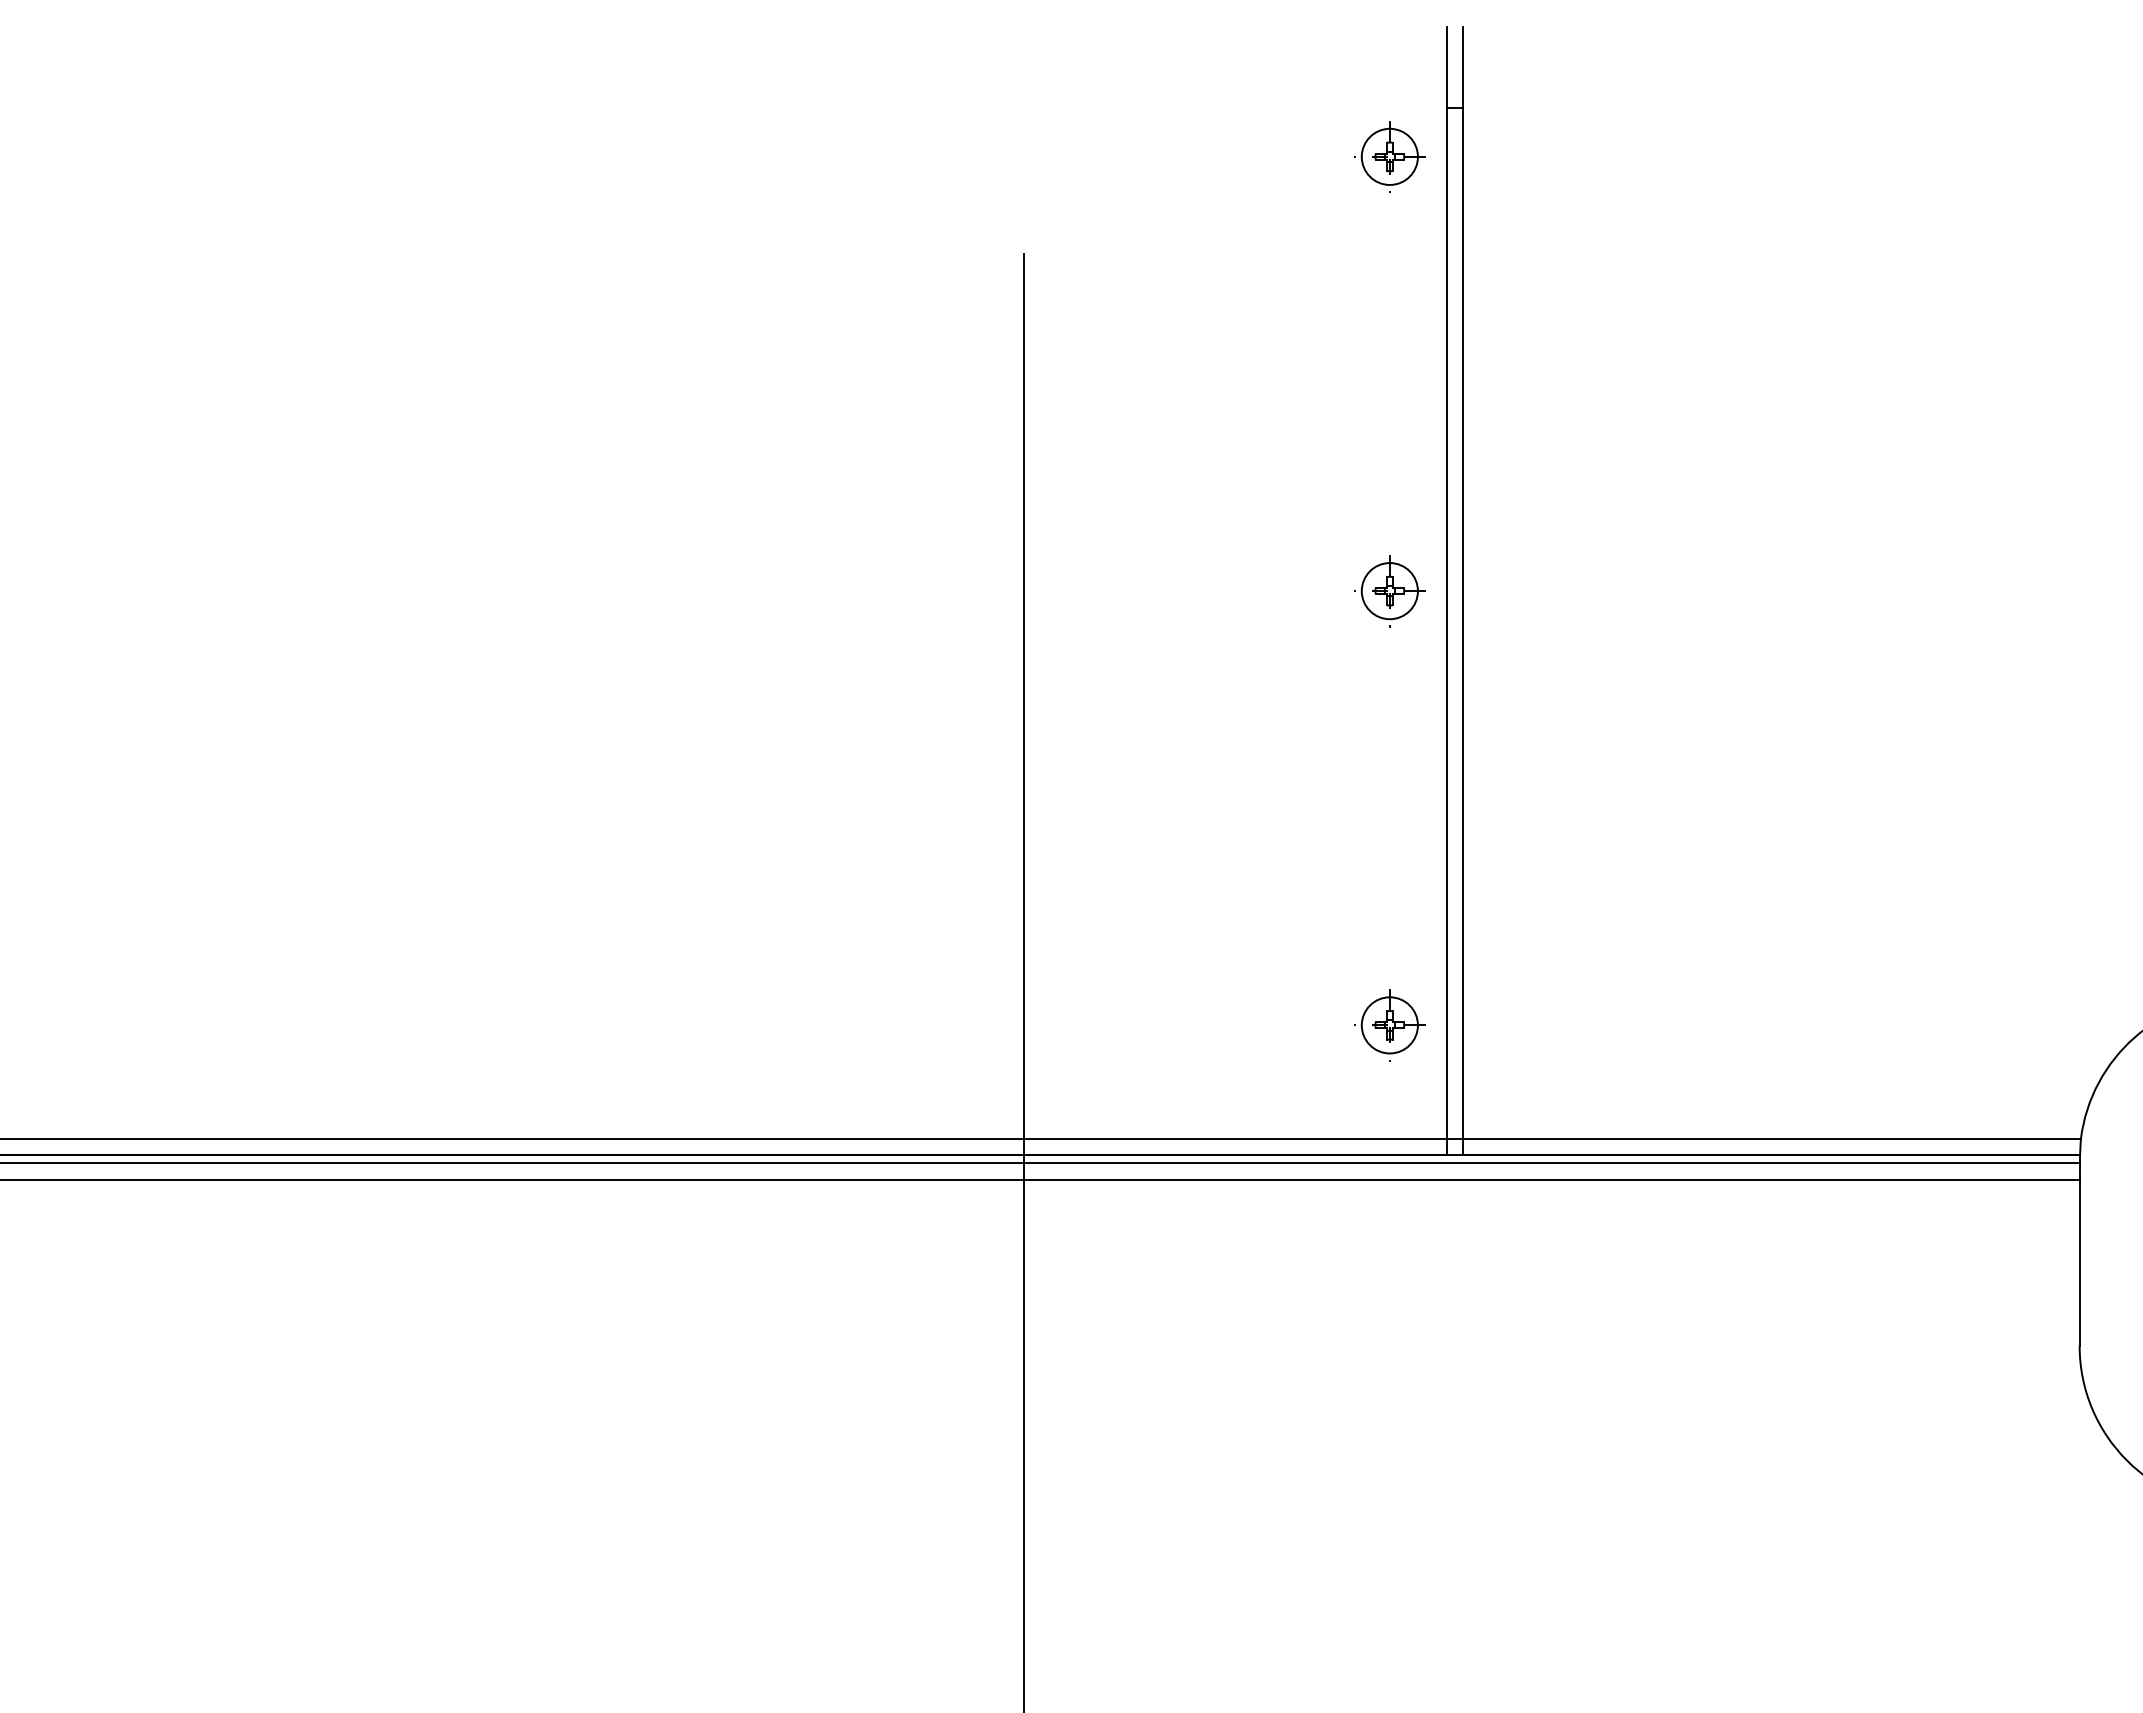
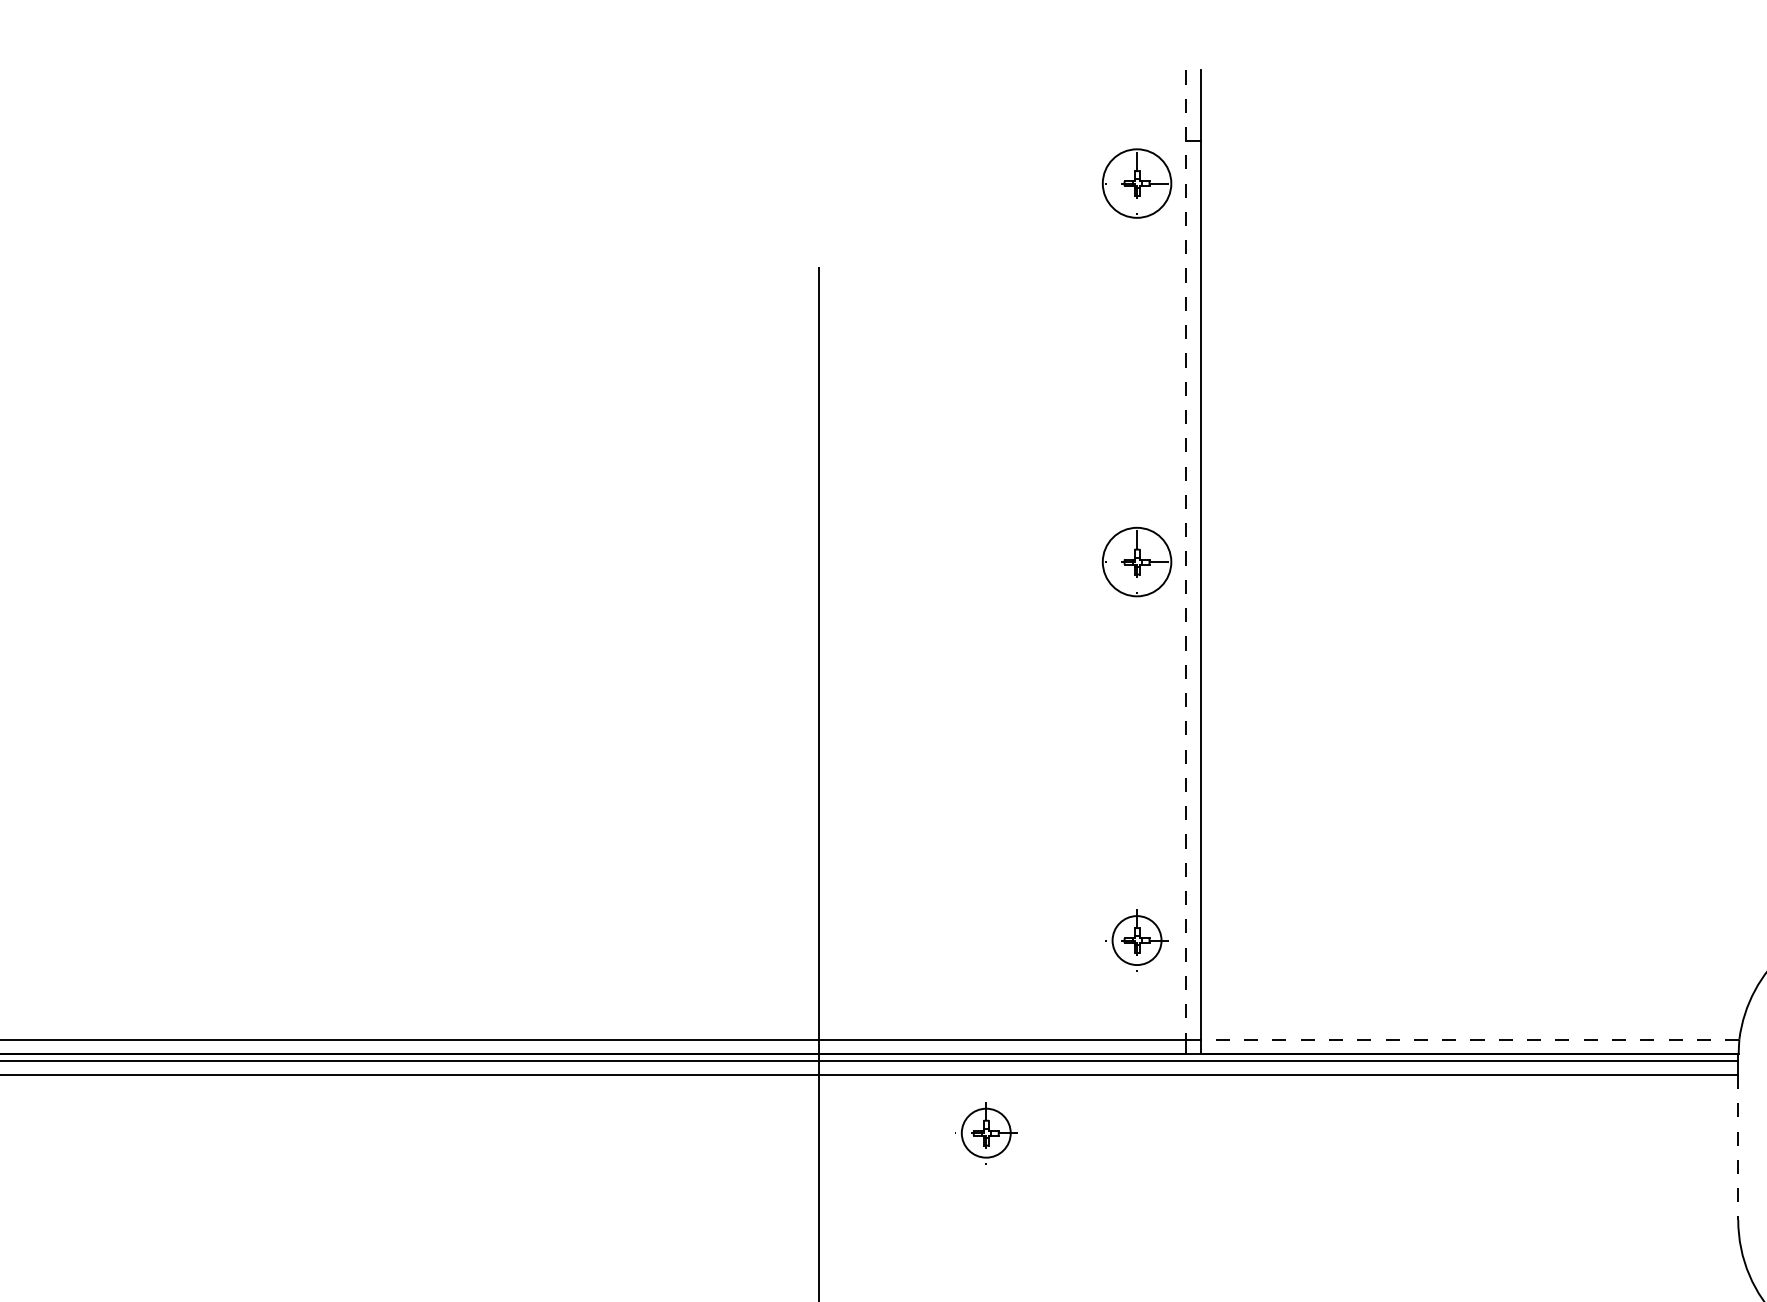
circle: (1389, 156) -> (1136, 183), size x1.4
line: (1446, 583) -> (1186, 555), solid -> dashed
circle: (1389, 591) -> (1136, 562), size x1.4
line: (1771, 1139) -> (1469, 1040), solid -> dashed
part: (1216, 1246) -> (985, 1133), added
line: (2079, 1263) -> (1738, 1148), solid -> dashed

